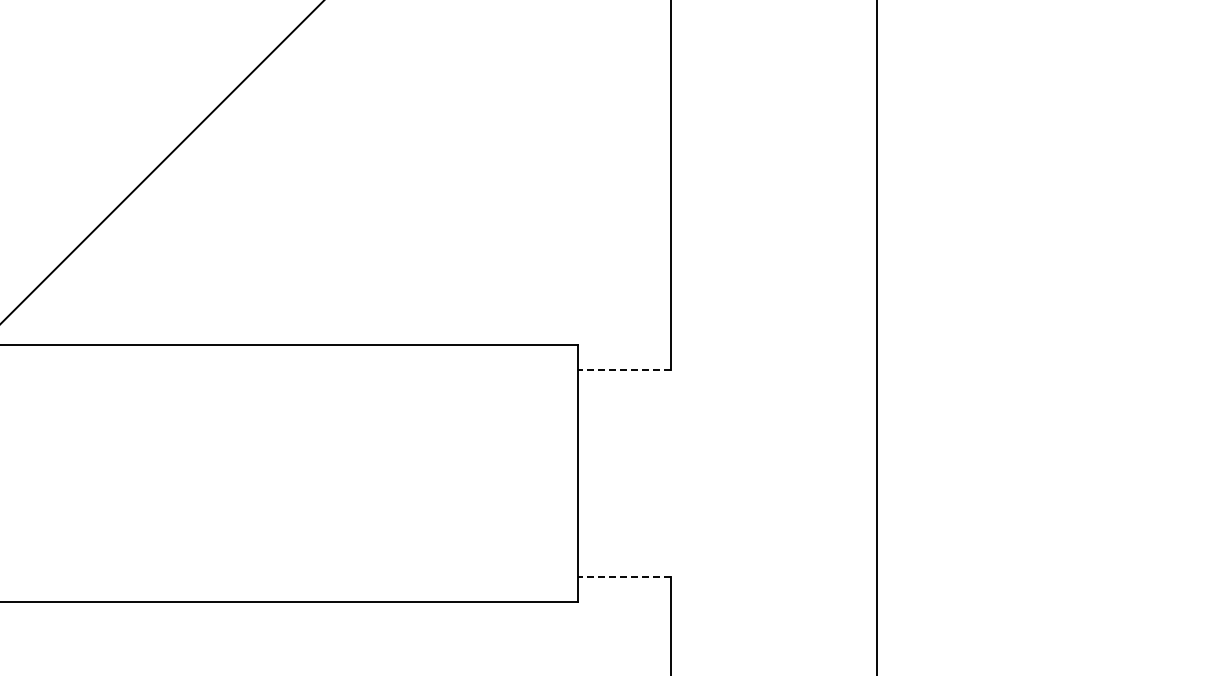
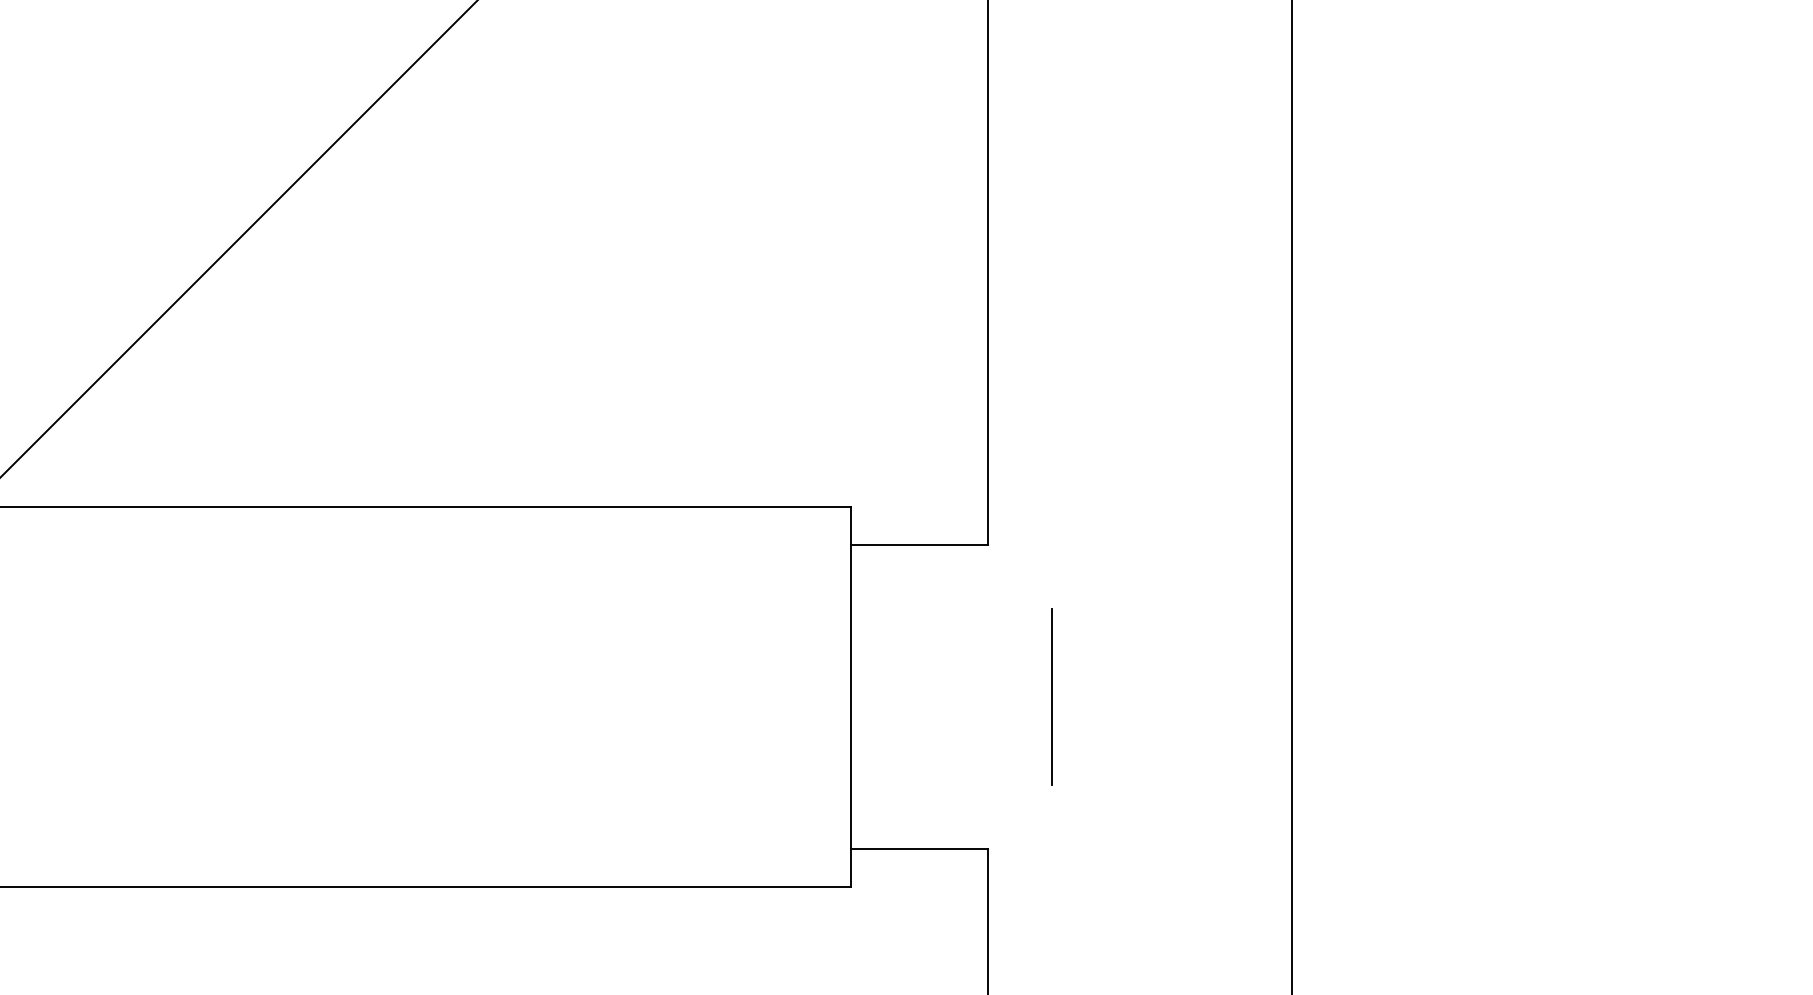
line: (624, 370) -> (919, 545), dashed -> solid
line: (713, 473) -> (1050, 697), added
line: (624, 576) -> (919, 848), dashed -> solid

